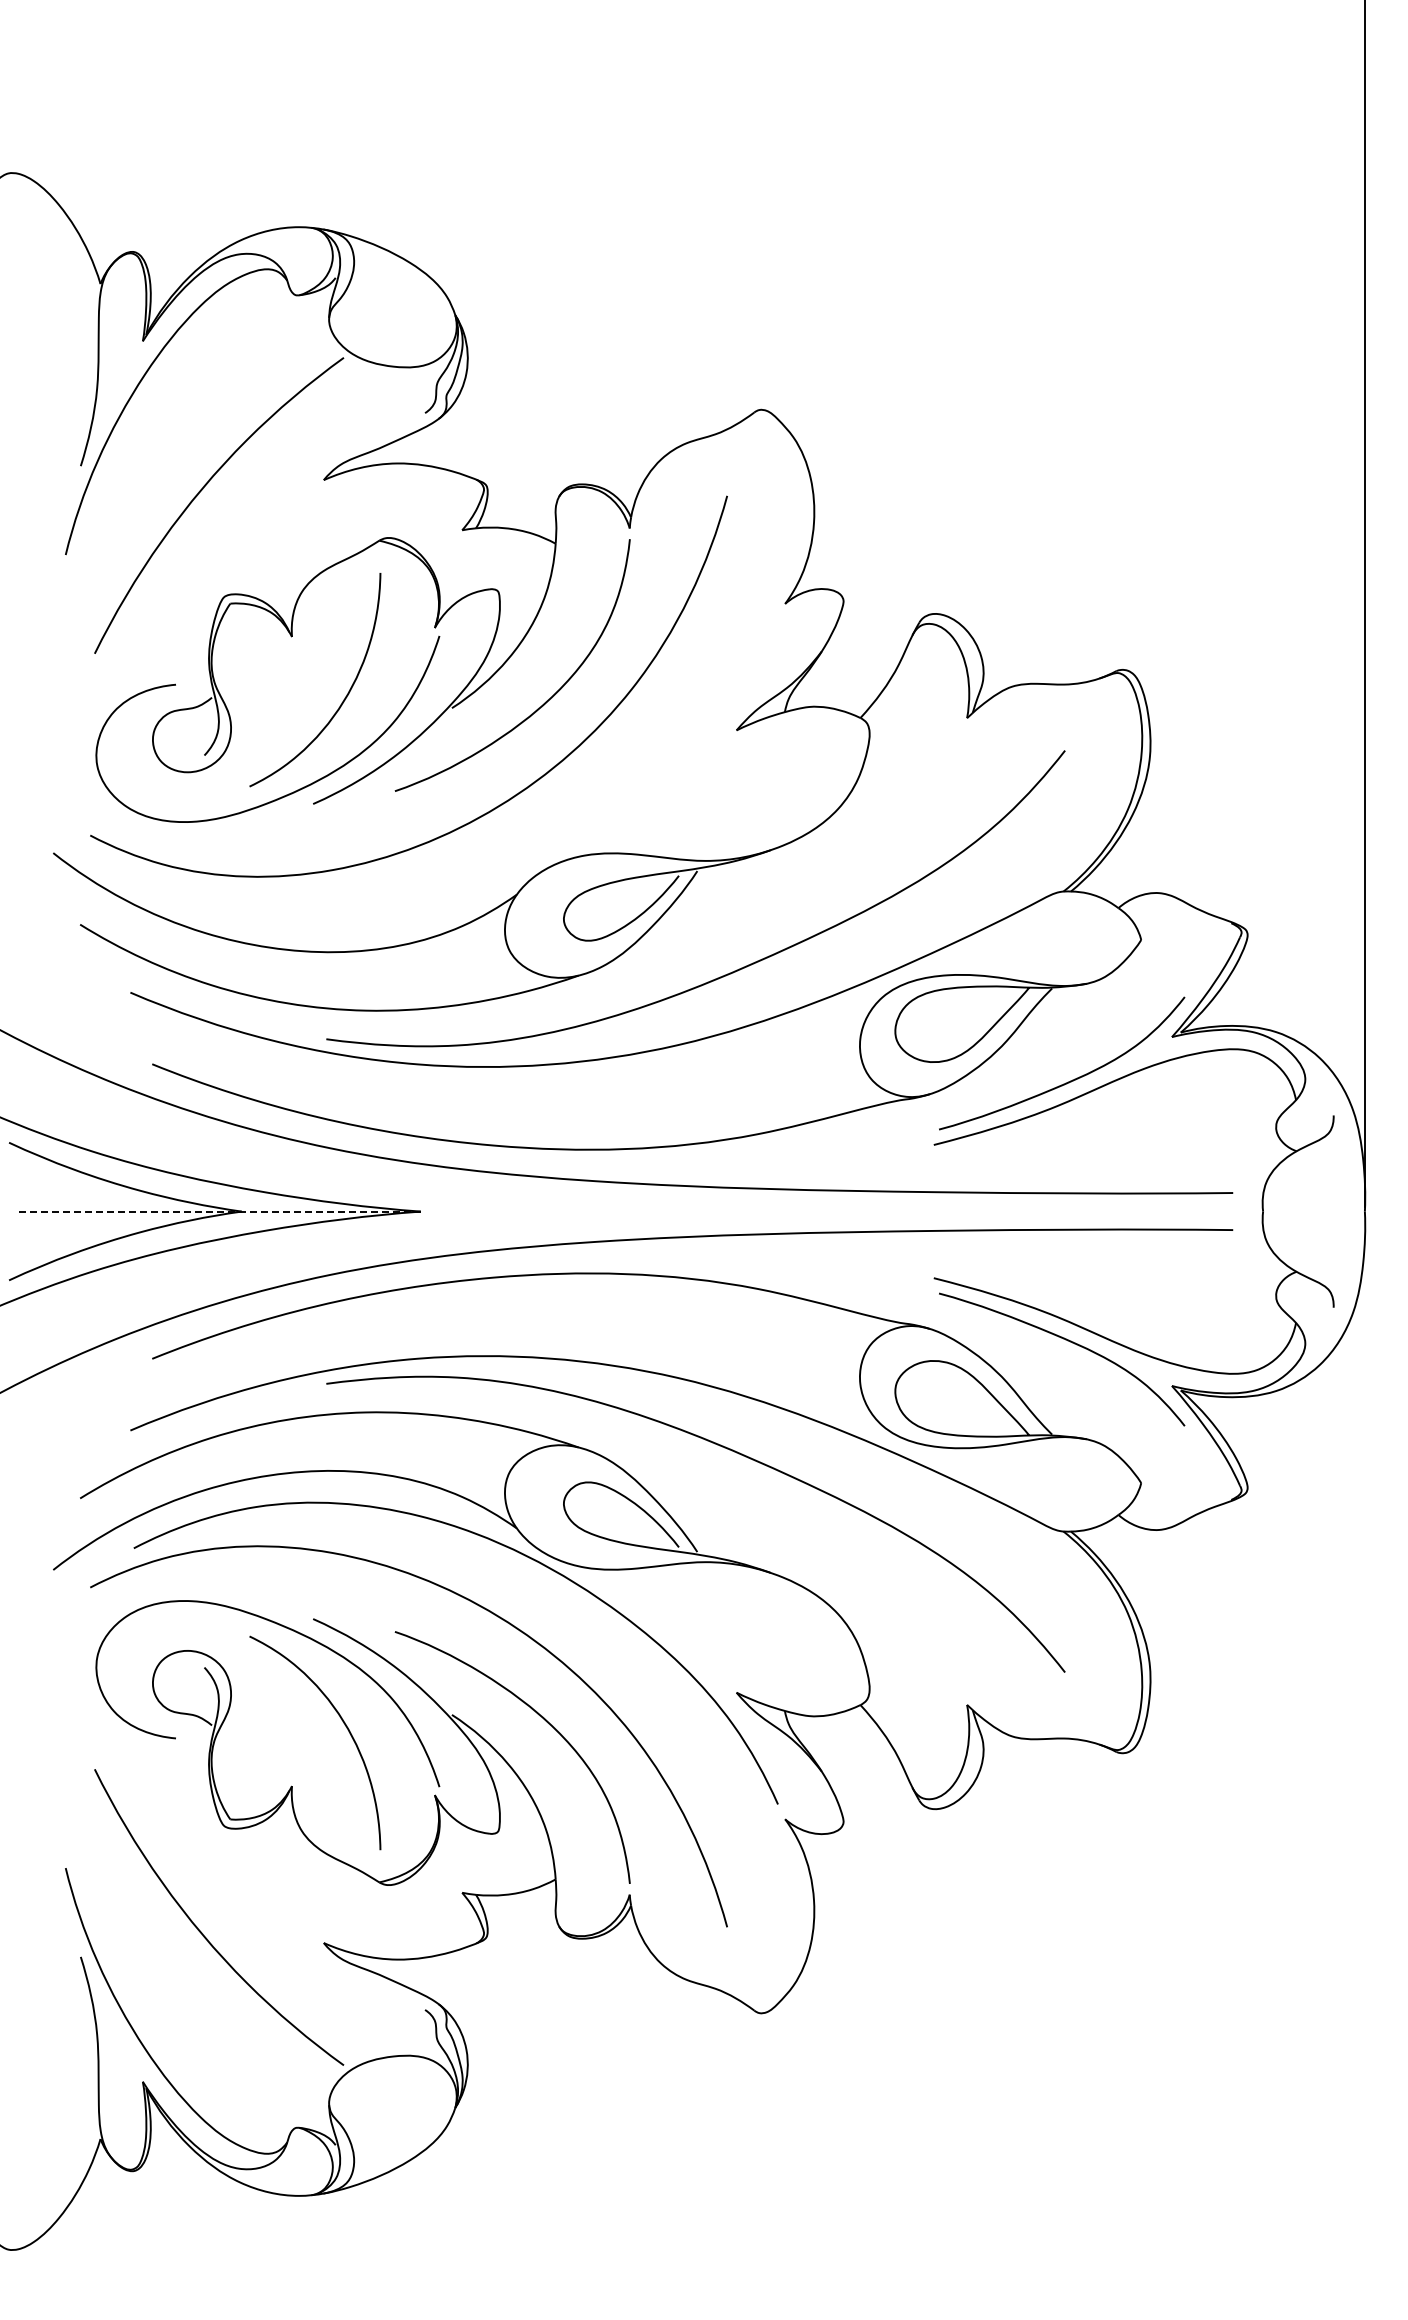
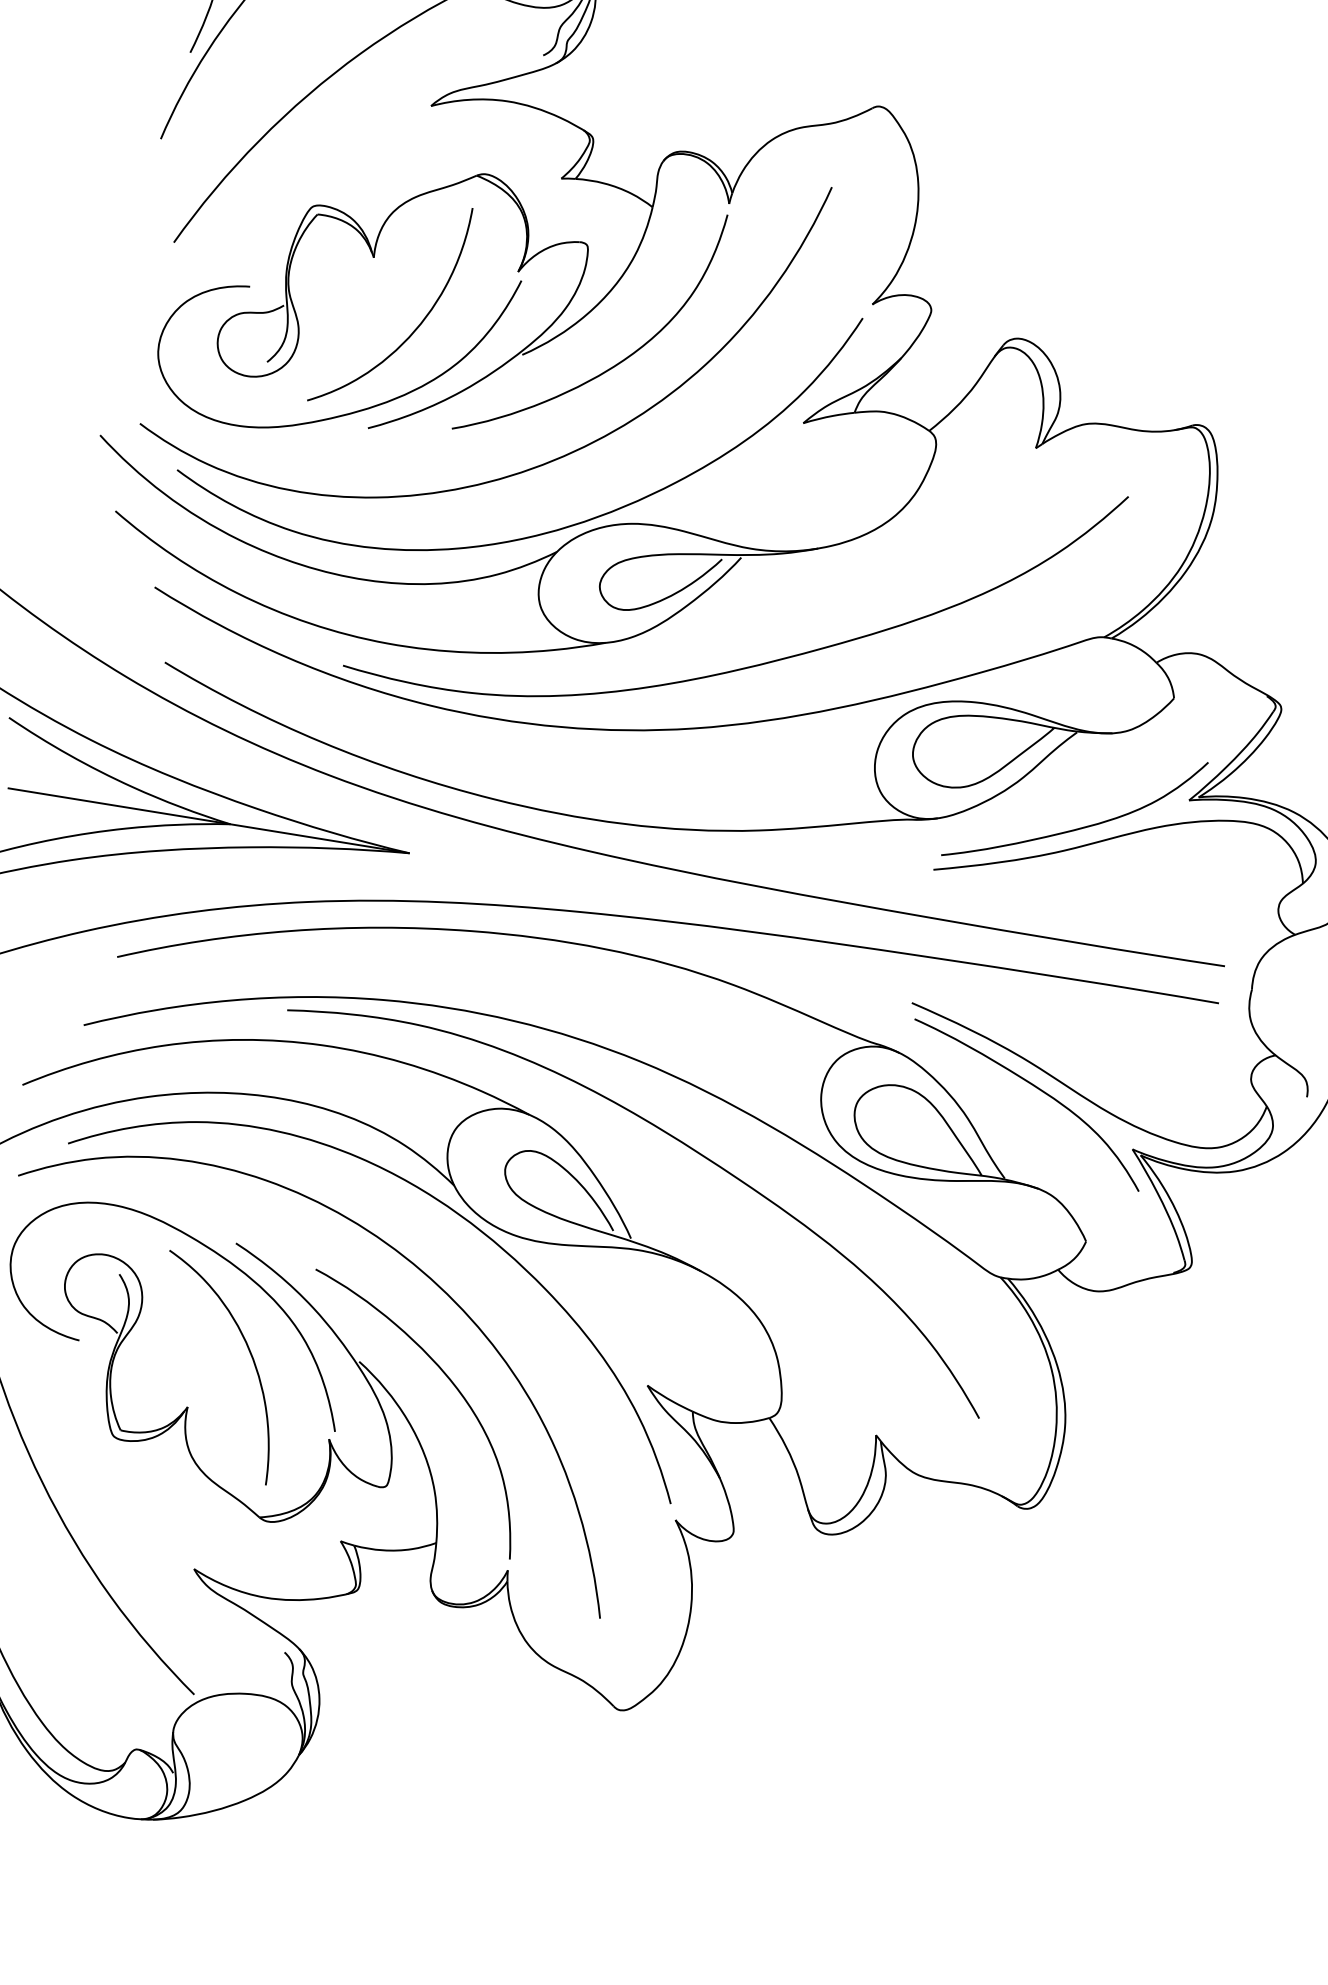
curve: (501, 877) -> (544, 532), added
line: (219, 1211) -> (208, 820), dashed -> solid

